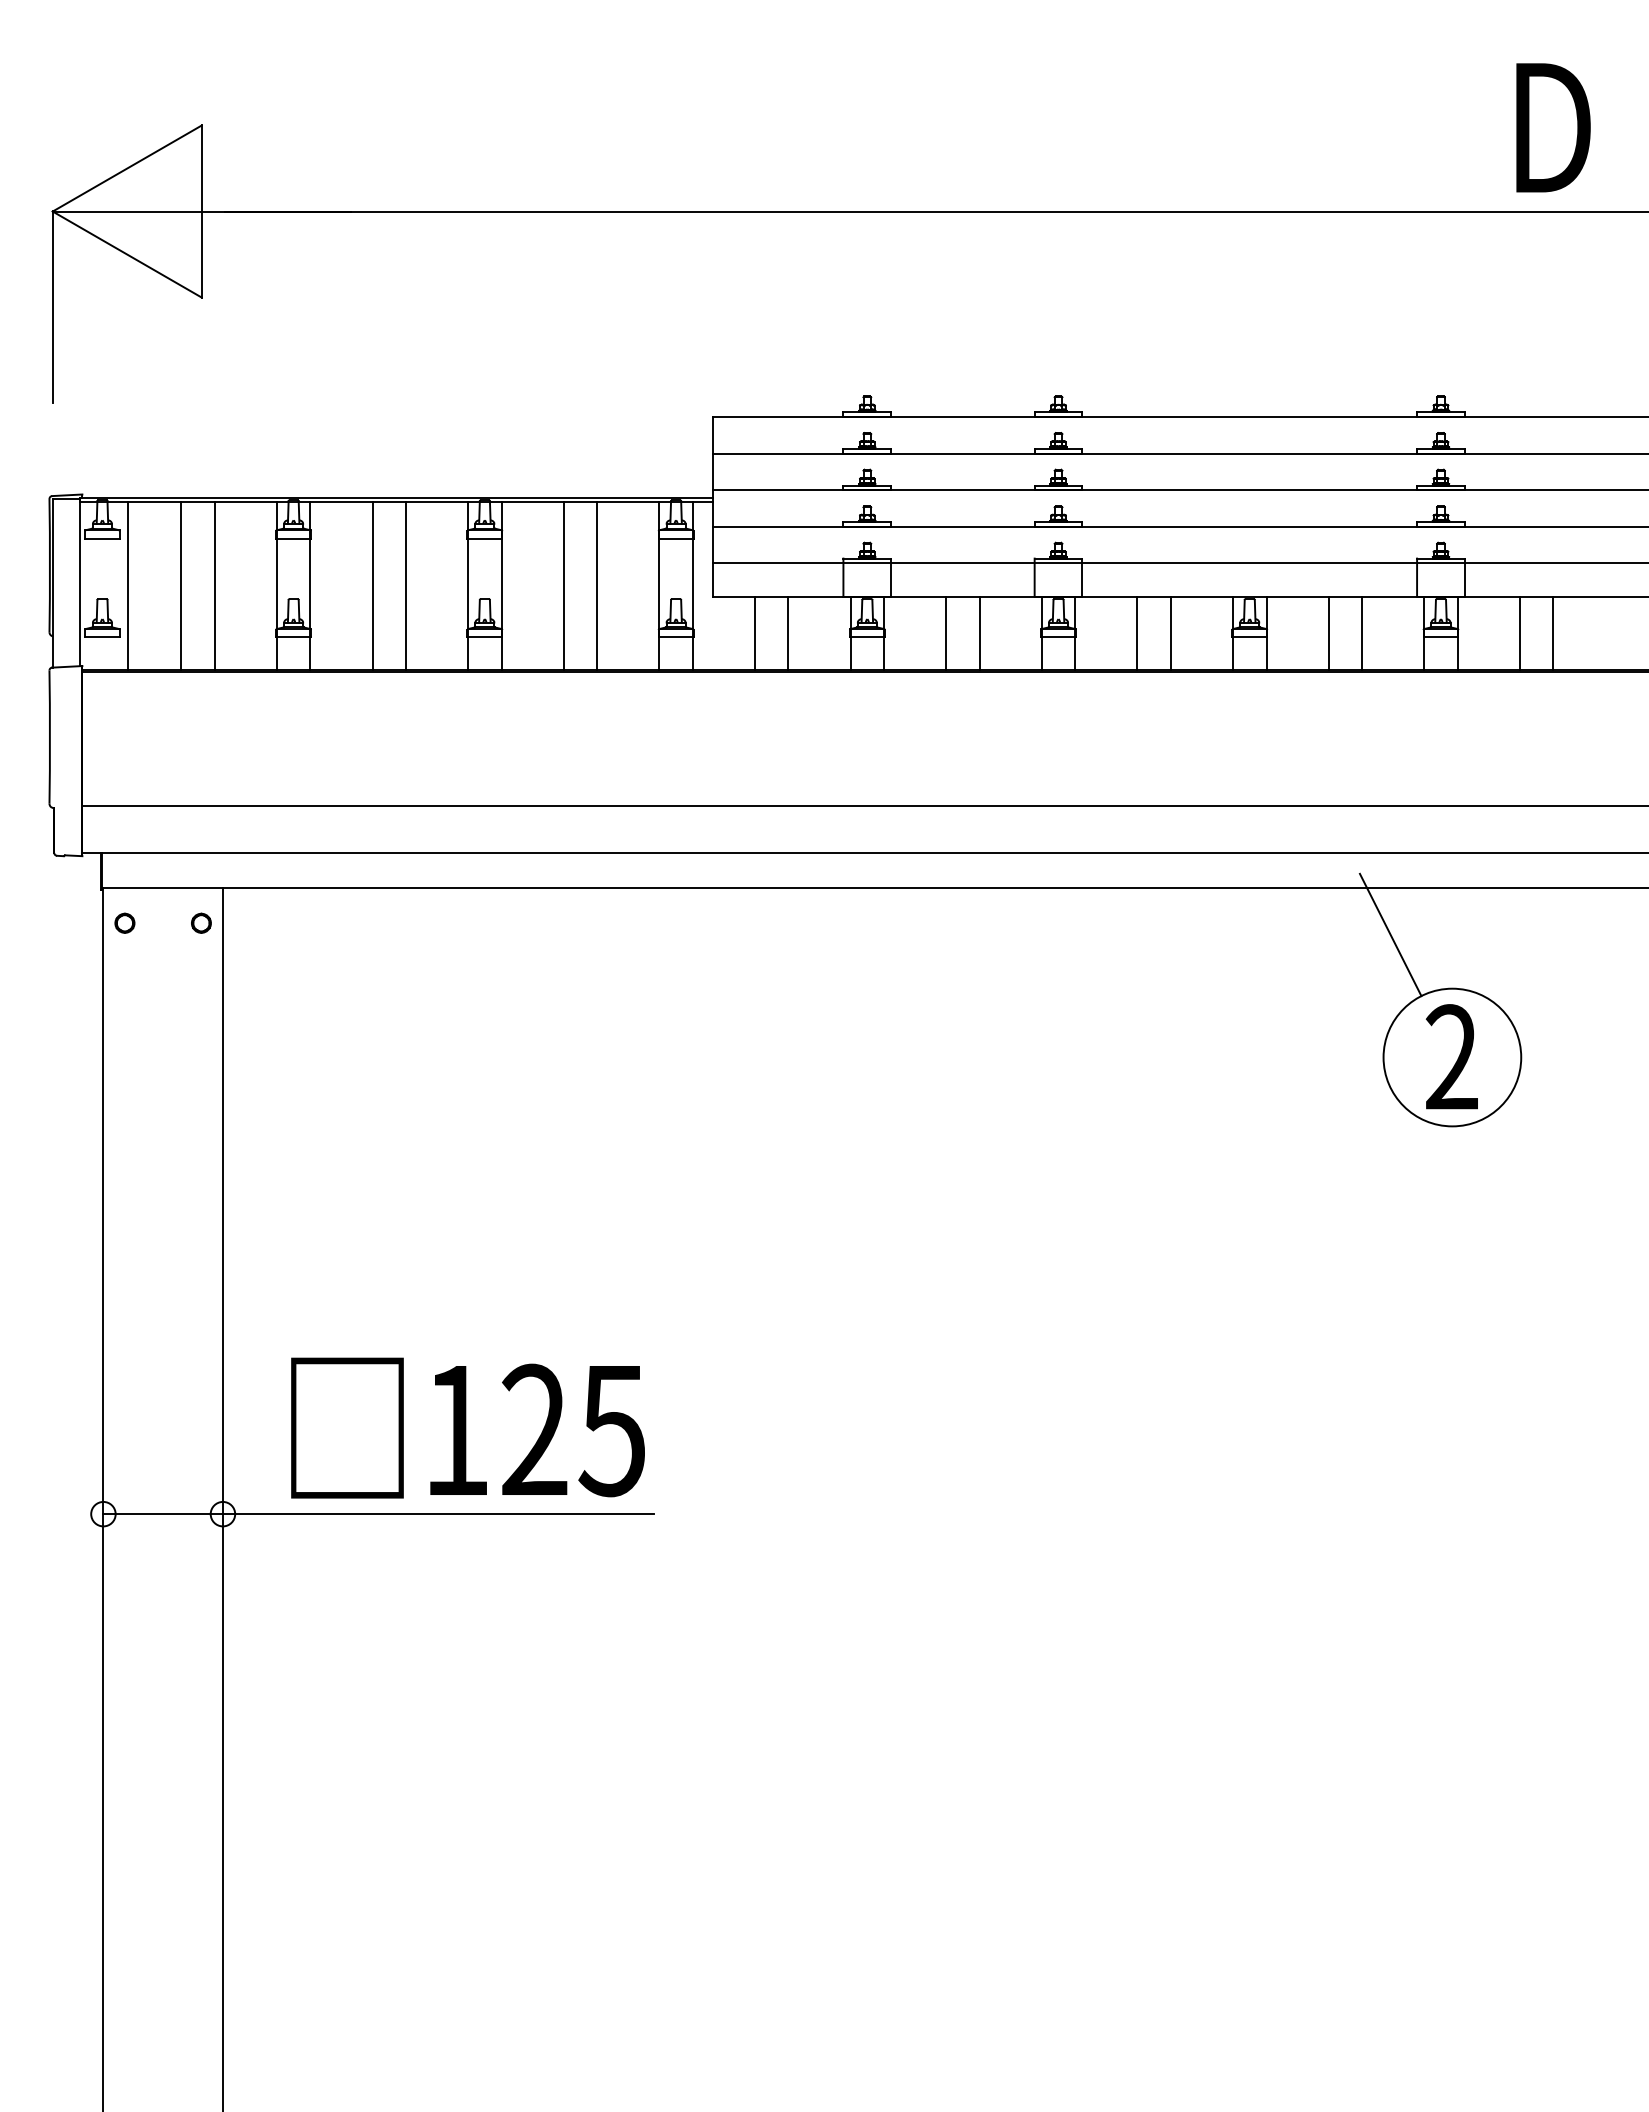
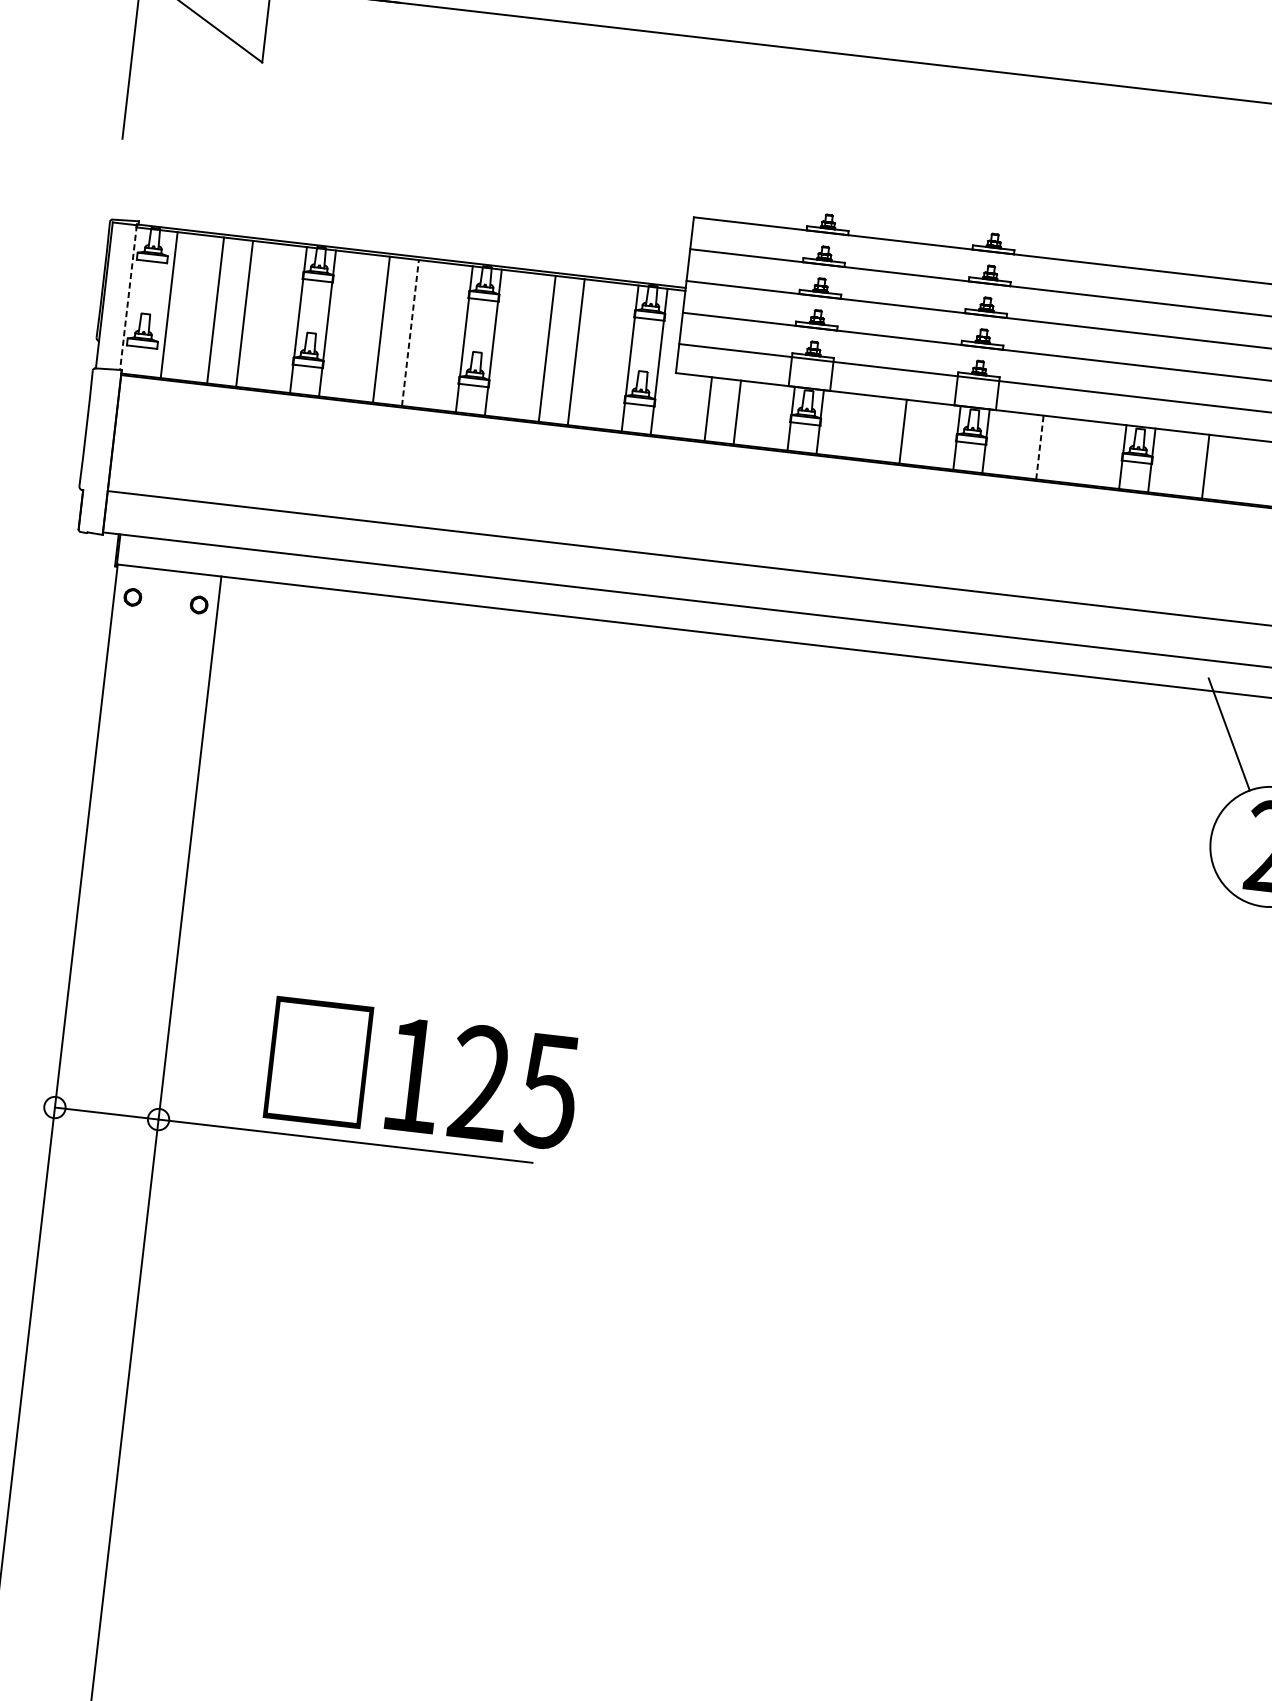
line: (80, 583) -> (128, 298), solid -> dashed
line: (406, 585) -> (410, 332), solid -> dashed
line: (946, 633) -> (874, 428), removed
line: (1137, 633) -> (1039, 447), solid -> dashed
line: (1170, 633) -> (1068, 450), removed
line: (1362, 633) -> (1235, 470), removed
text: (467, 1427) -> (422, 1073), moved

